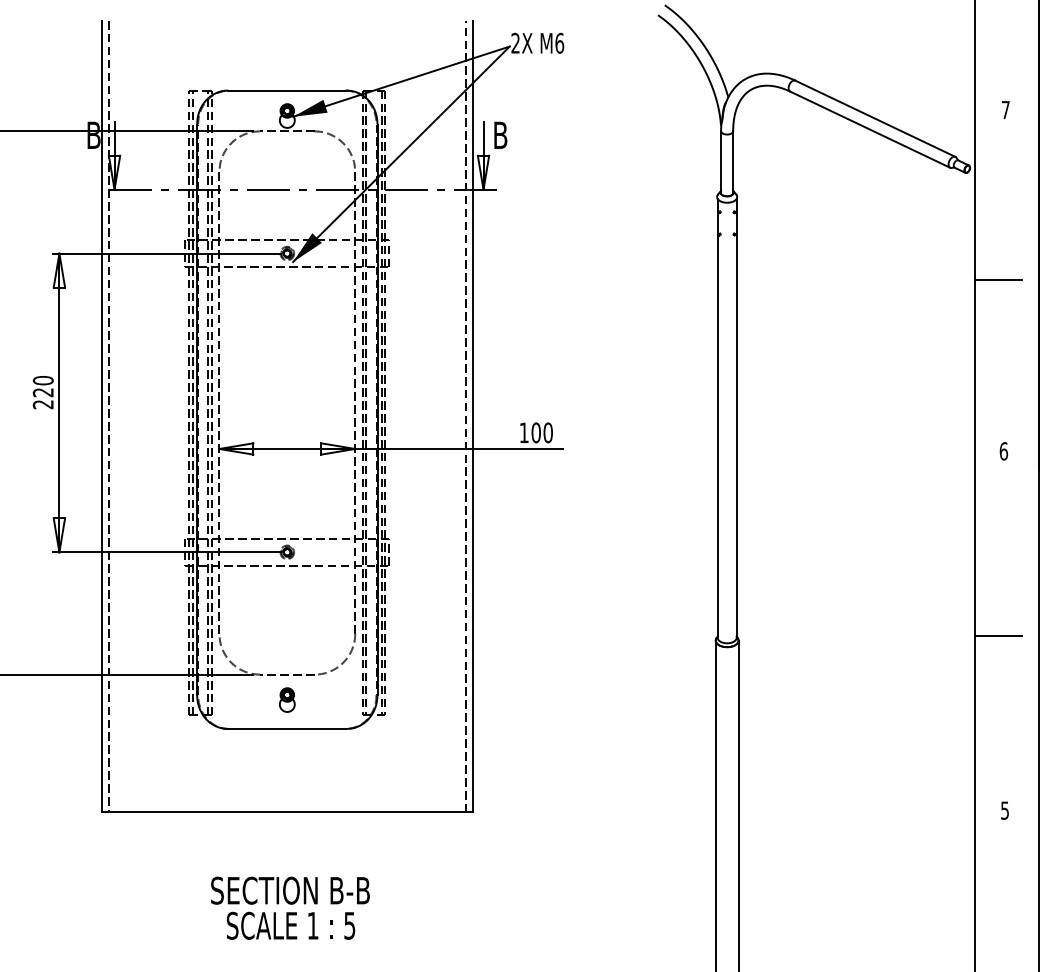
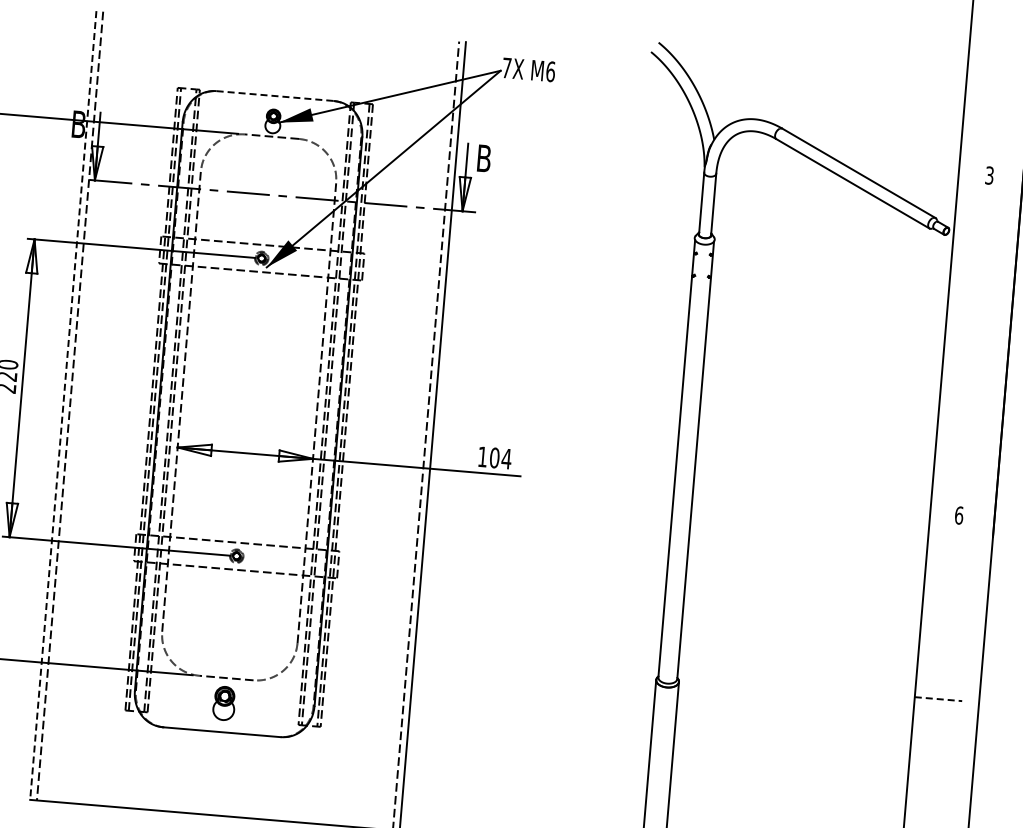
text: (515, 42) -> (506, 67), 2X -> 7X
line: (287, 90) -> (275, 95), solid -> dashed
text: (1005, 109) -> (989, 175), 7 -> 3
line: (998, 280) -> (968, 344), removed
line: (101, 416) -> (62, 405), solid -> dashed
text: (548, 432) -> (506, 458), 100 -> 104
line: (998, 636) -> (938, 699), solid -> dashed
part: (287, 699) -> (224, 702), size x1.4

